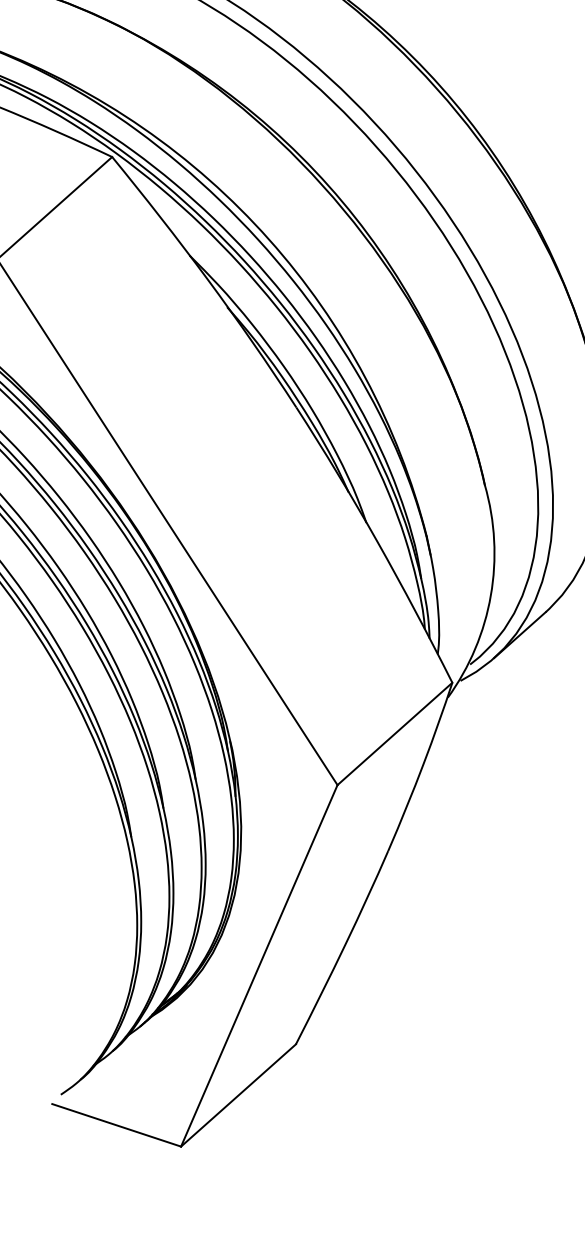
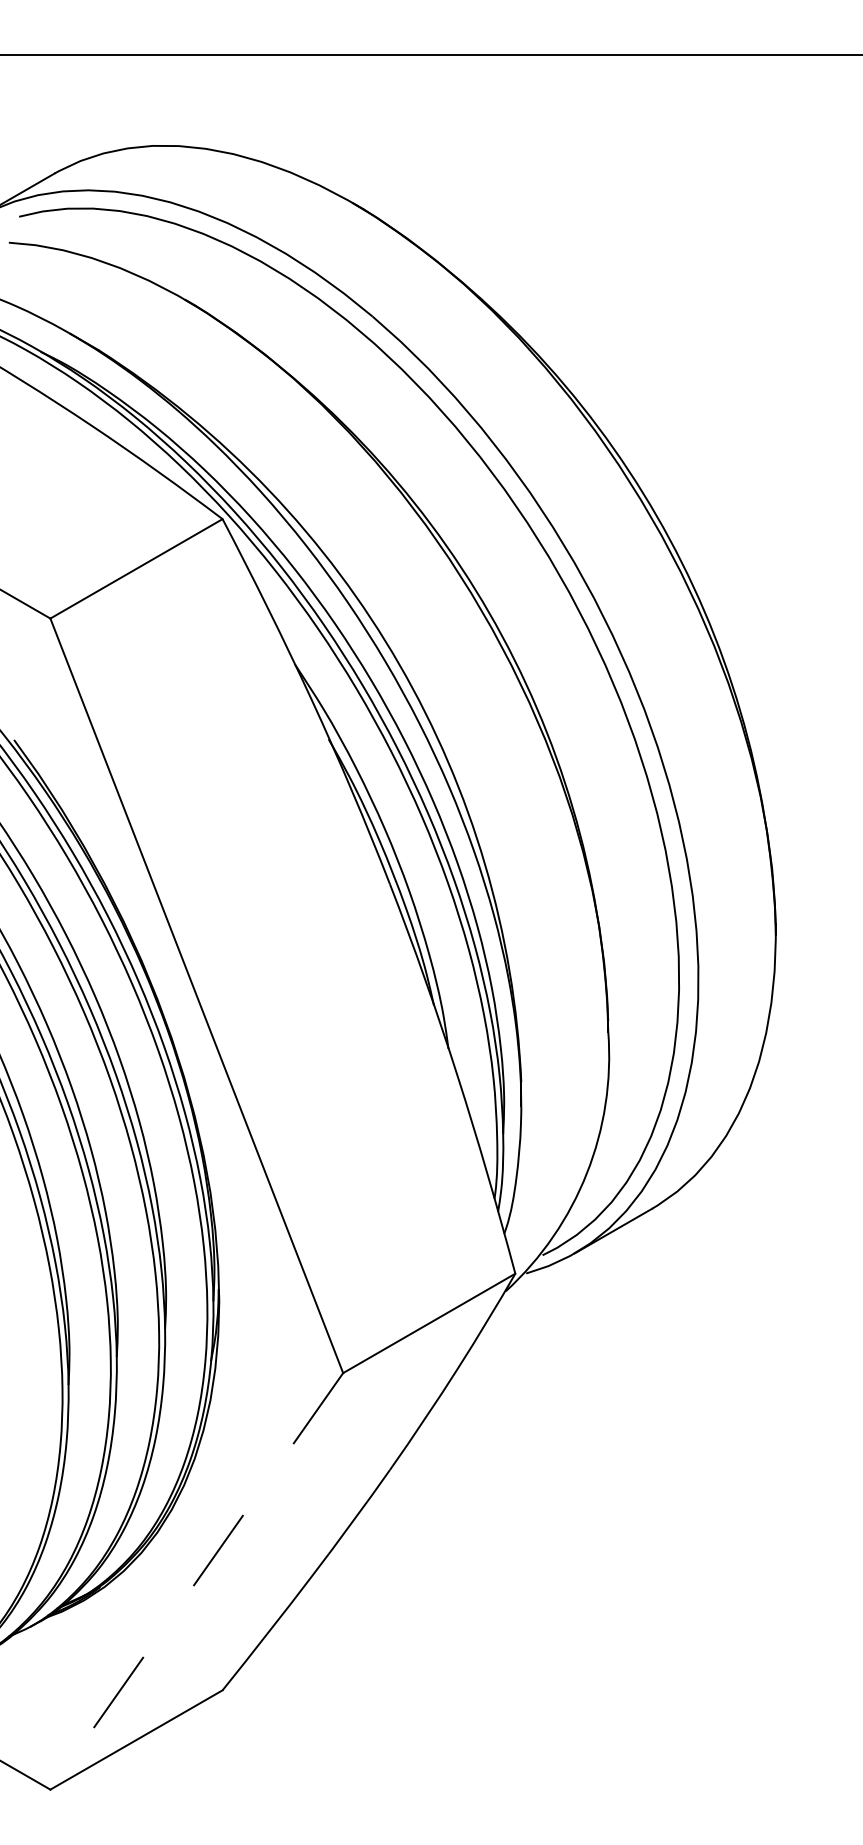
line: (259, 965) -> (196, 1581), solid -> dashed

